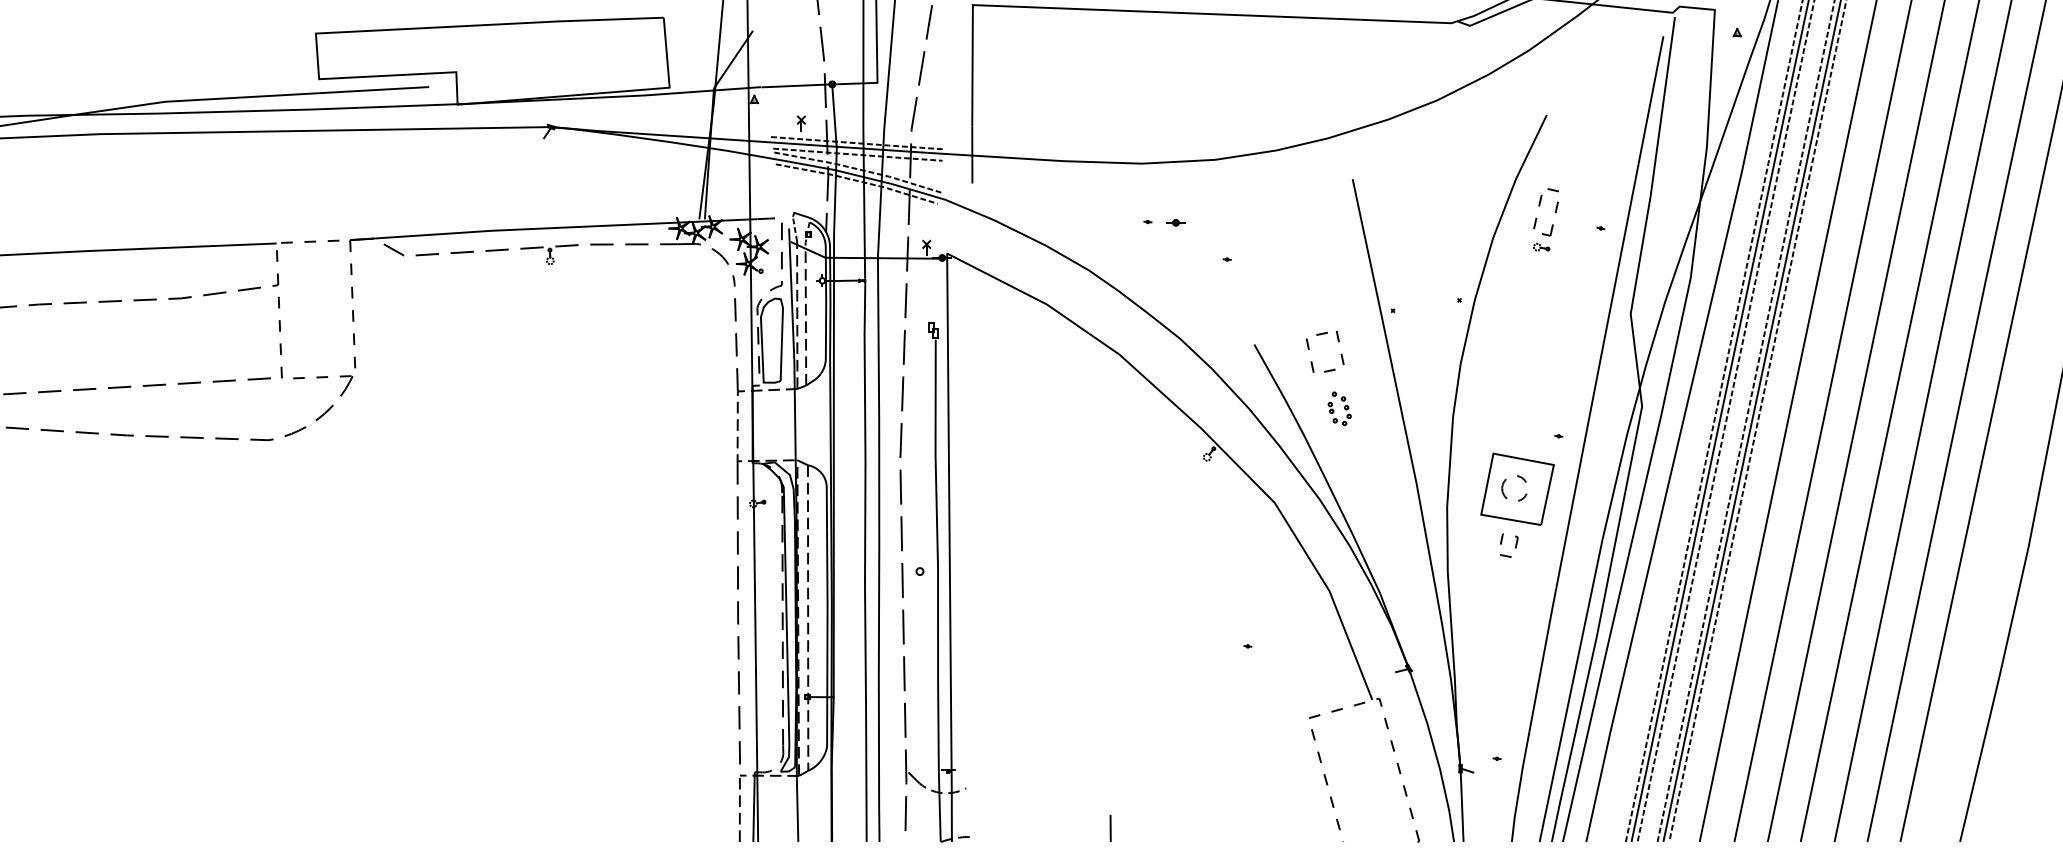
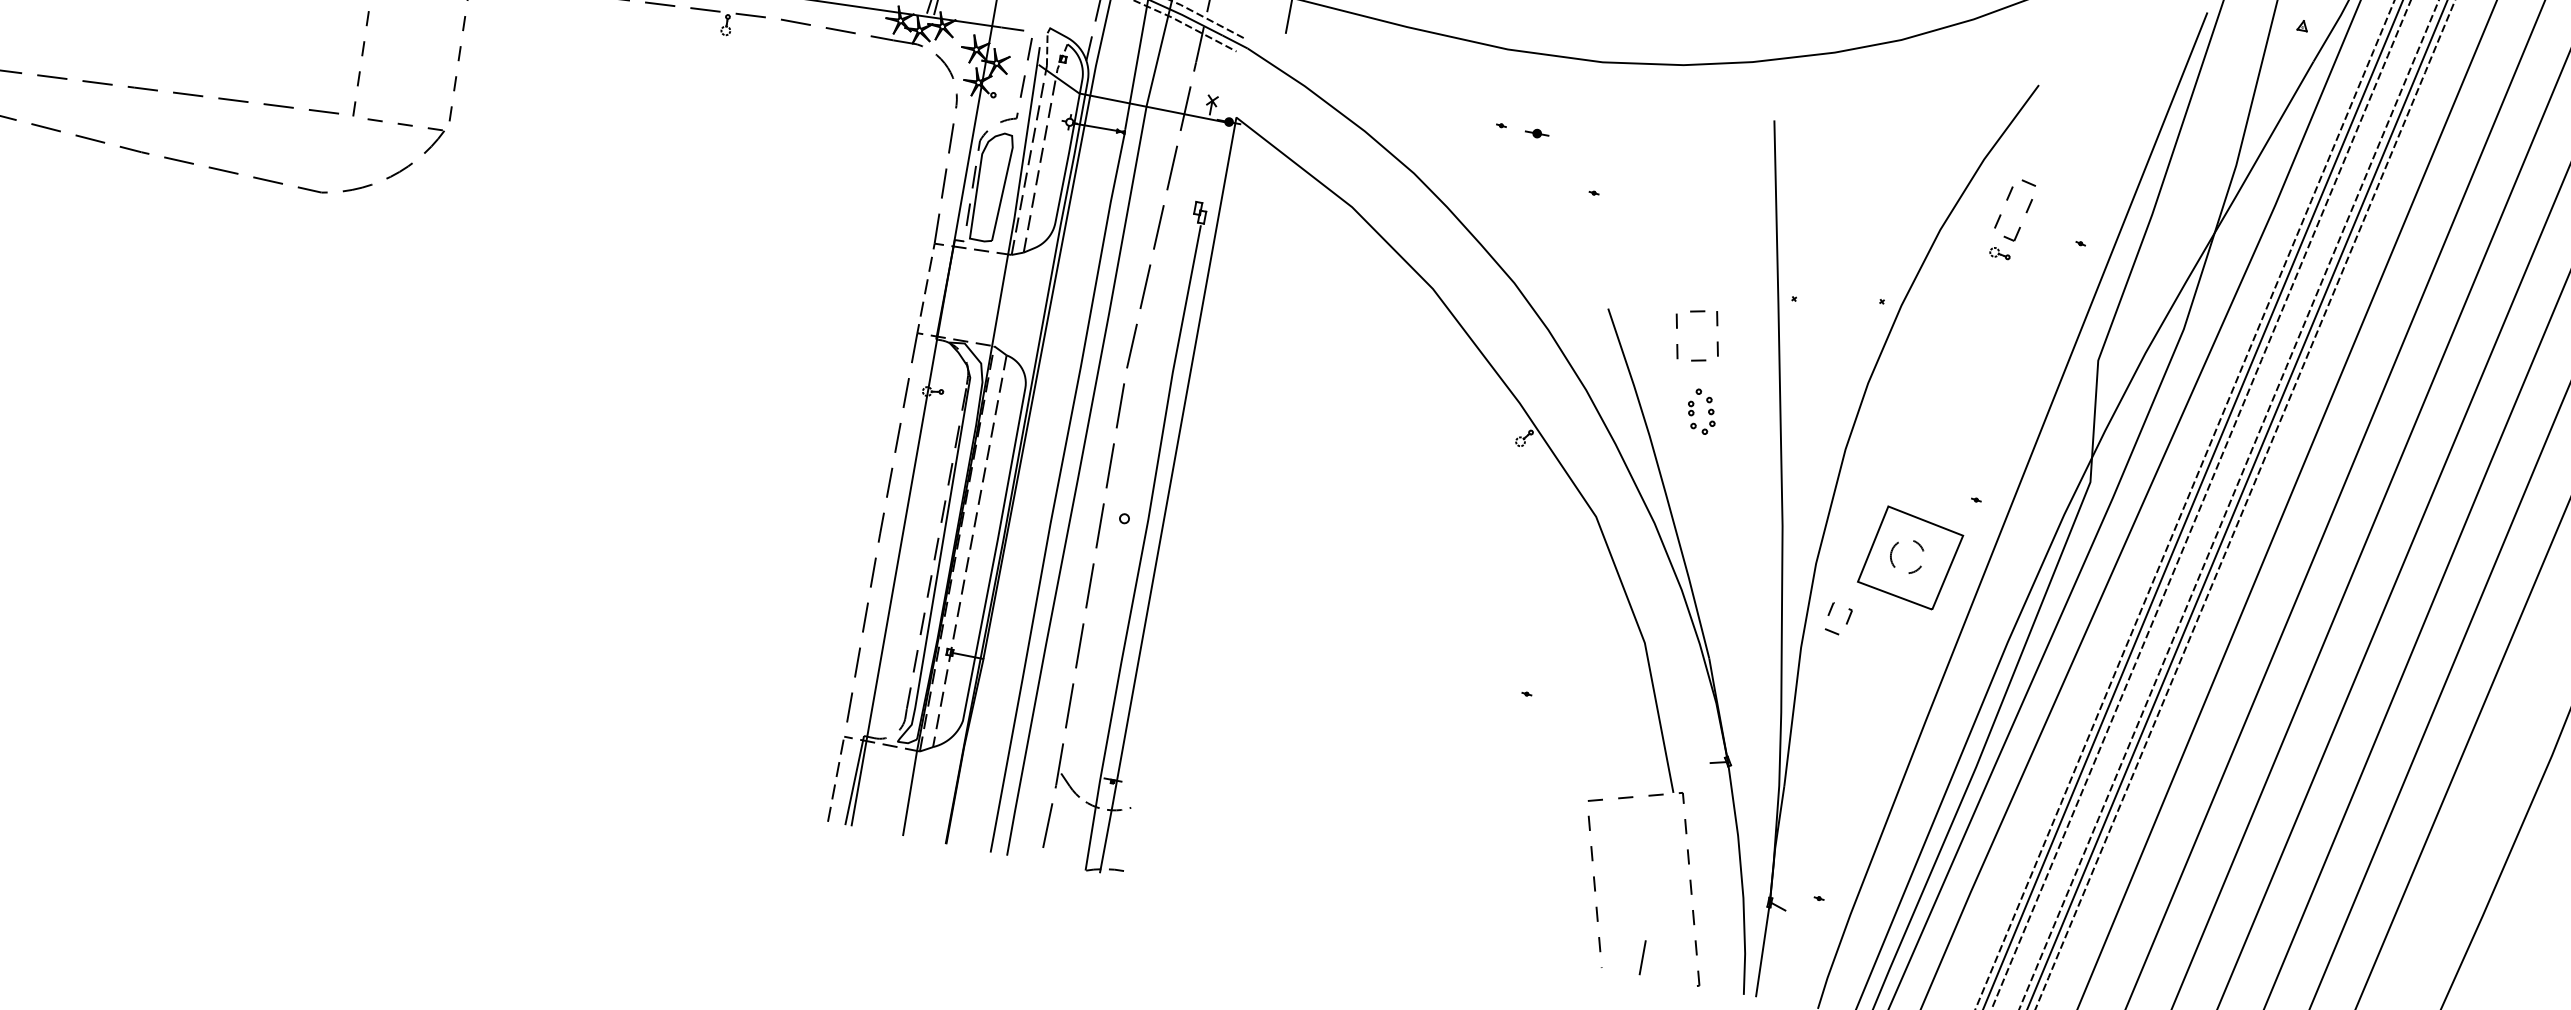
part: (1509, 545) -> (1839, 619), moved
line: (1110, 827) -> (1642, 956), moved

